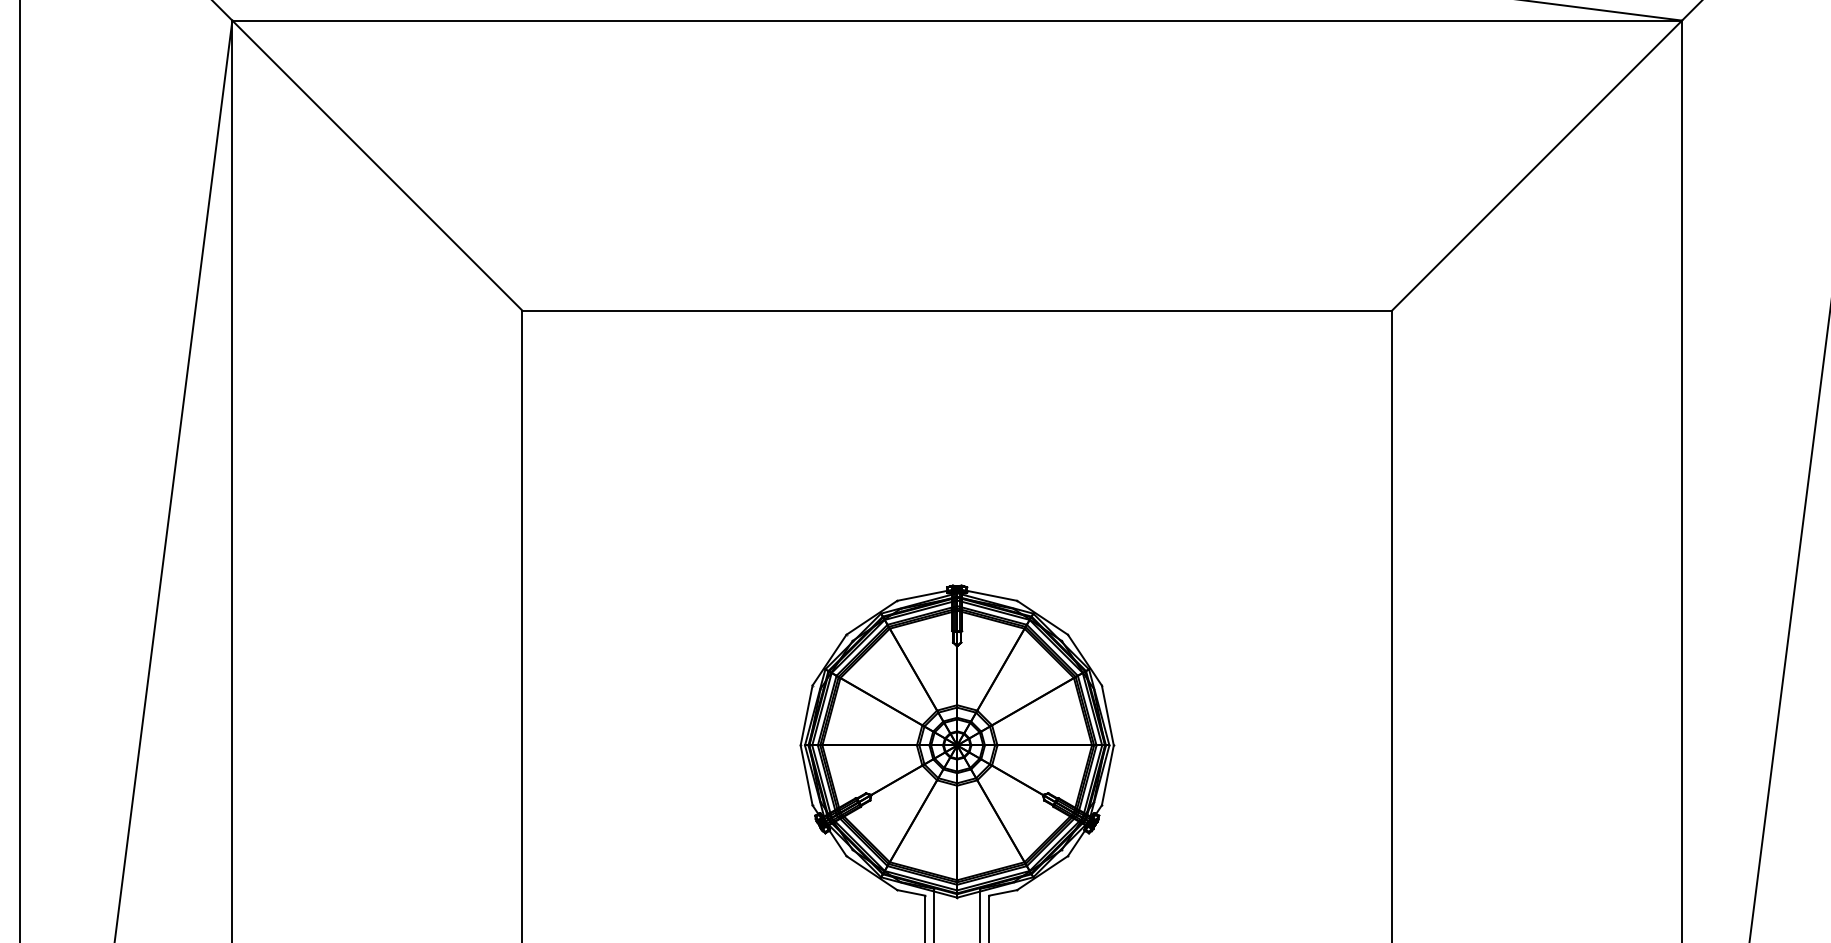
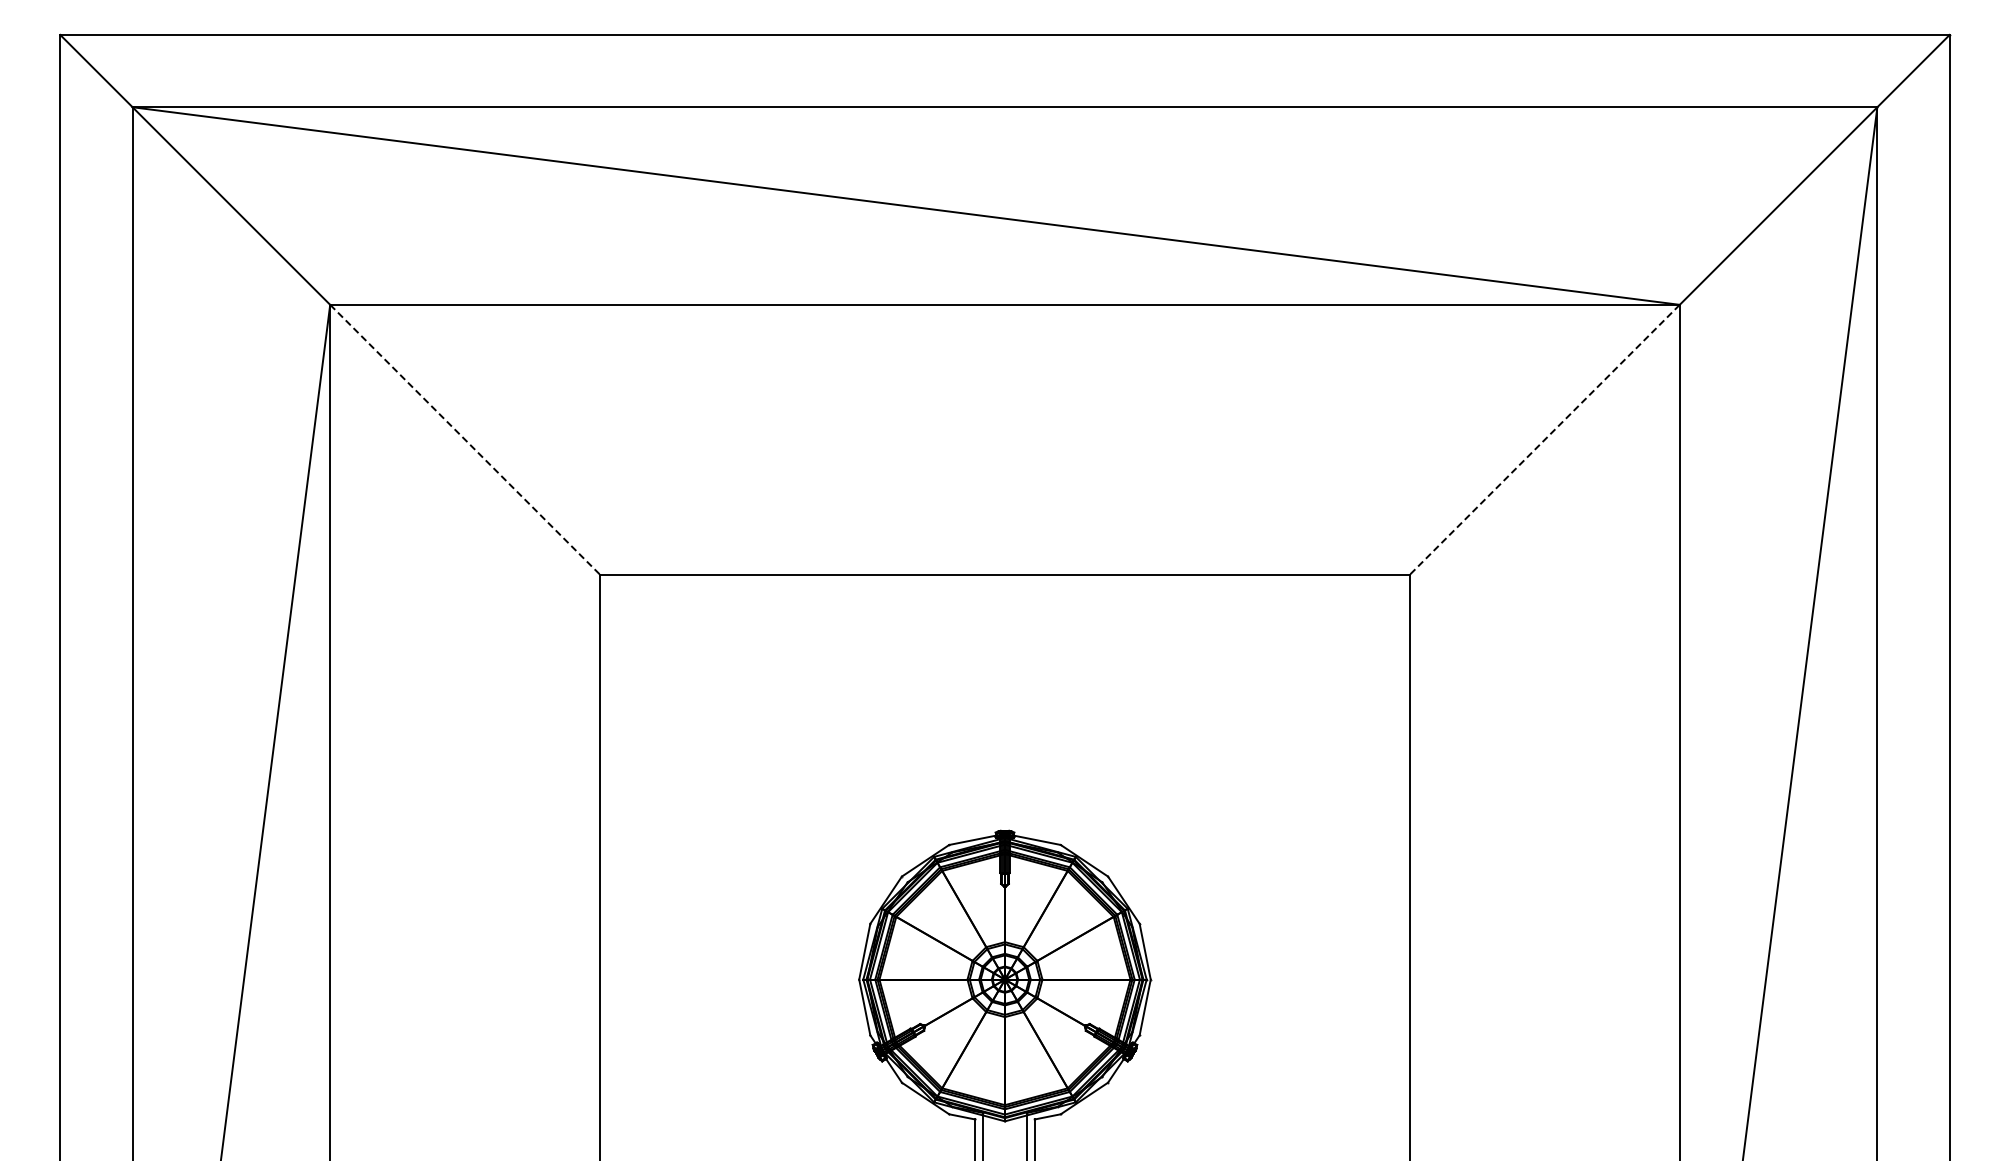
line: (377, 165) -> (465, 439), solid -> dashed
line: (1536, 165) -> (1544, 439), solid -> dashed

